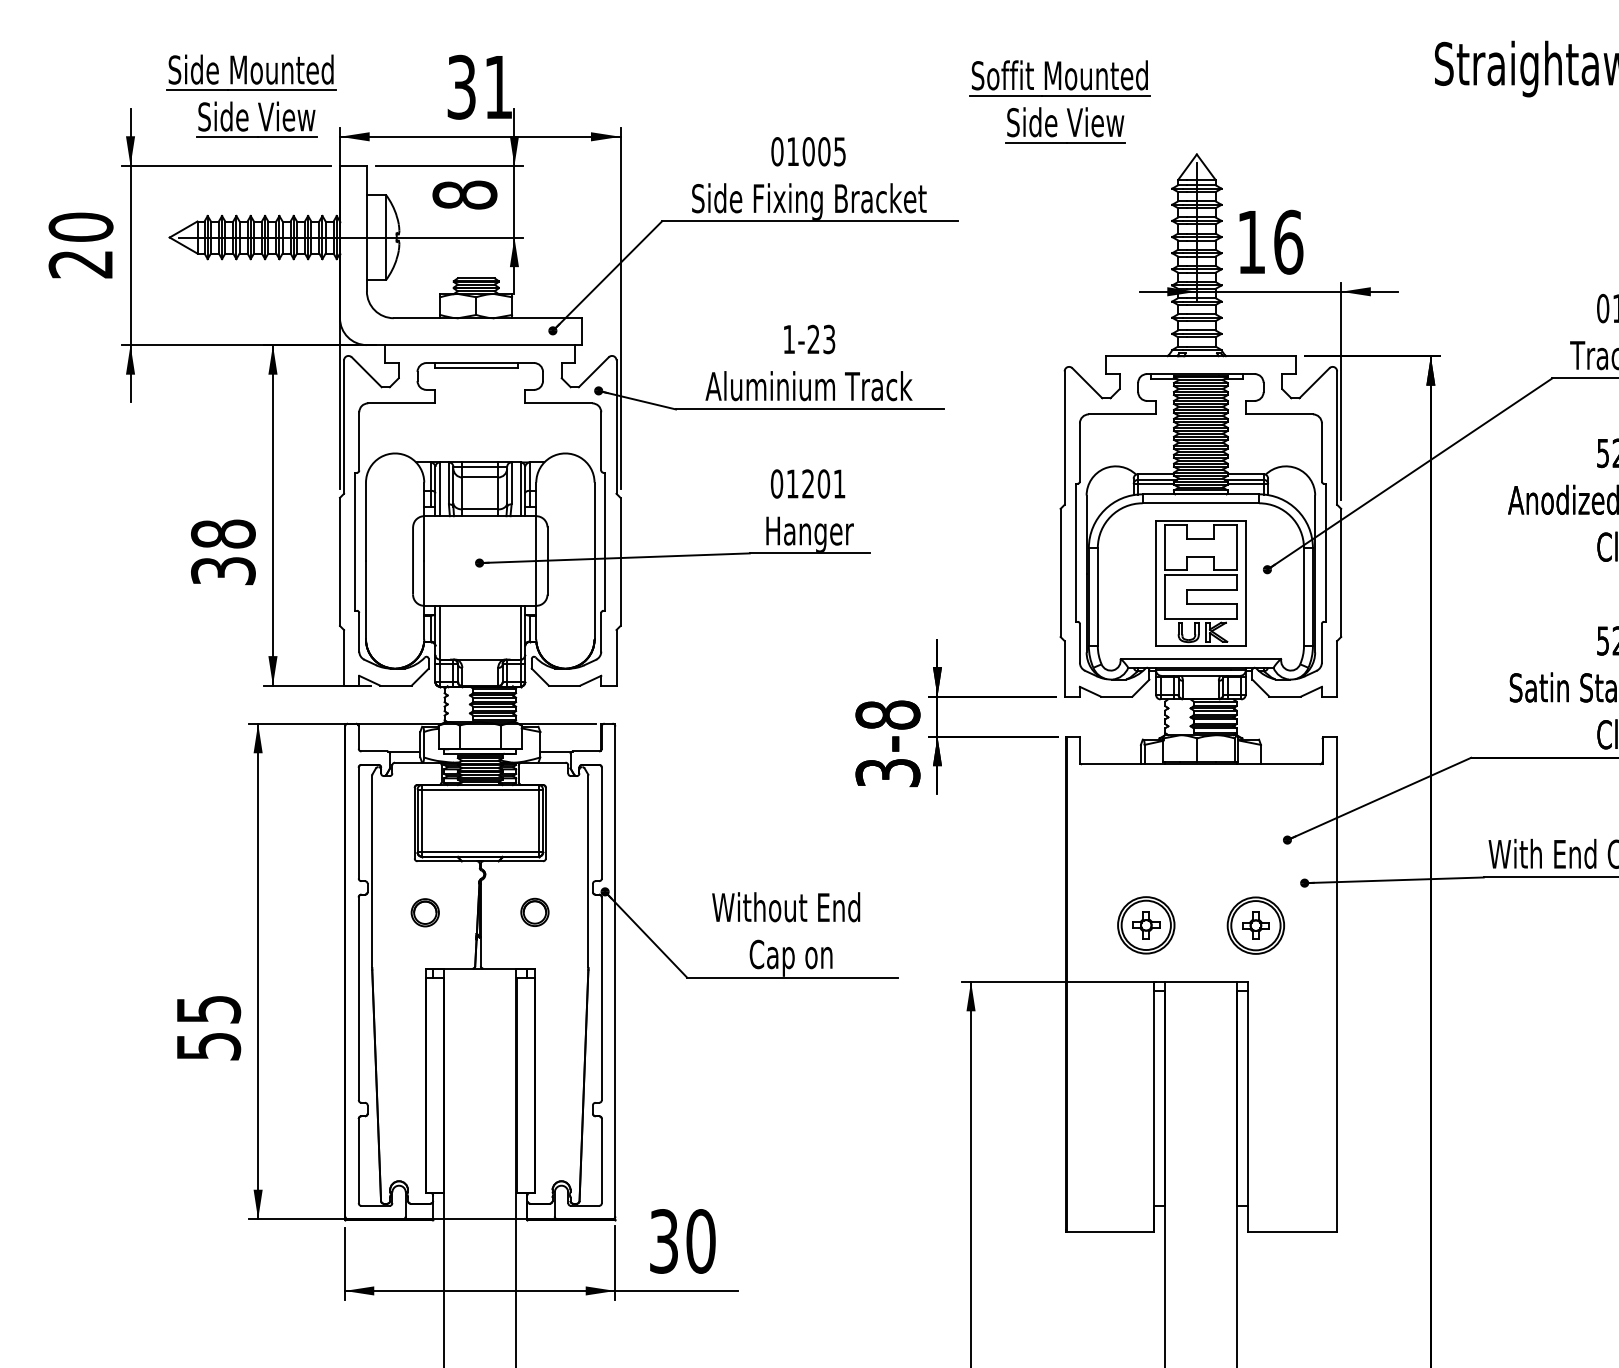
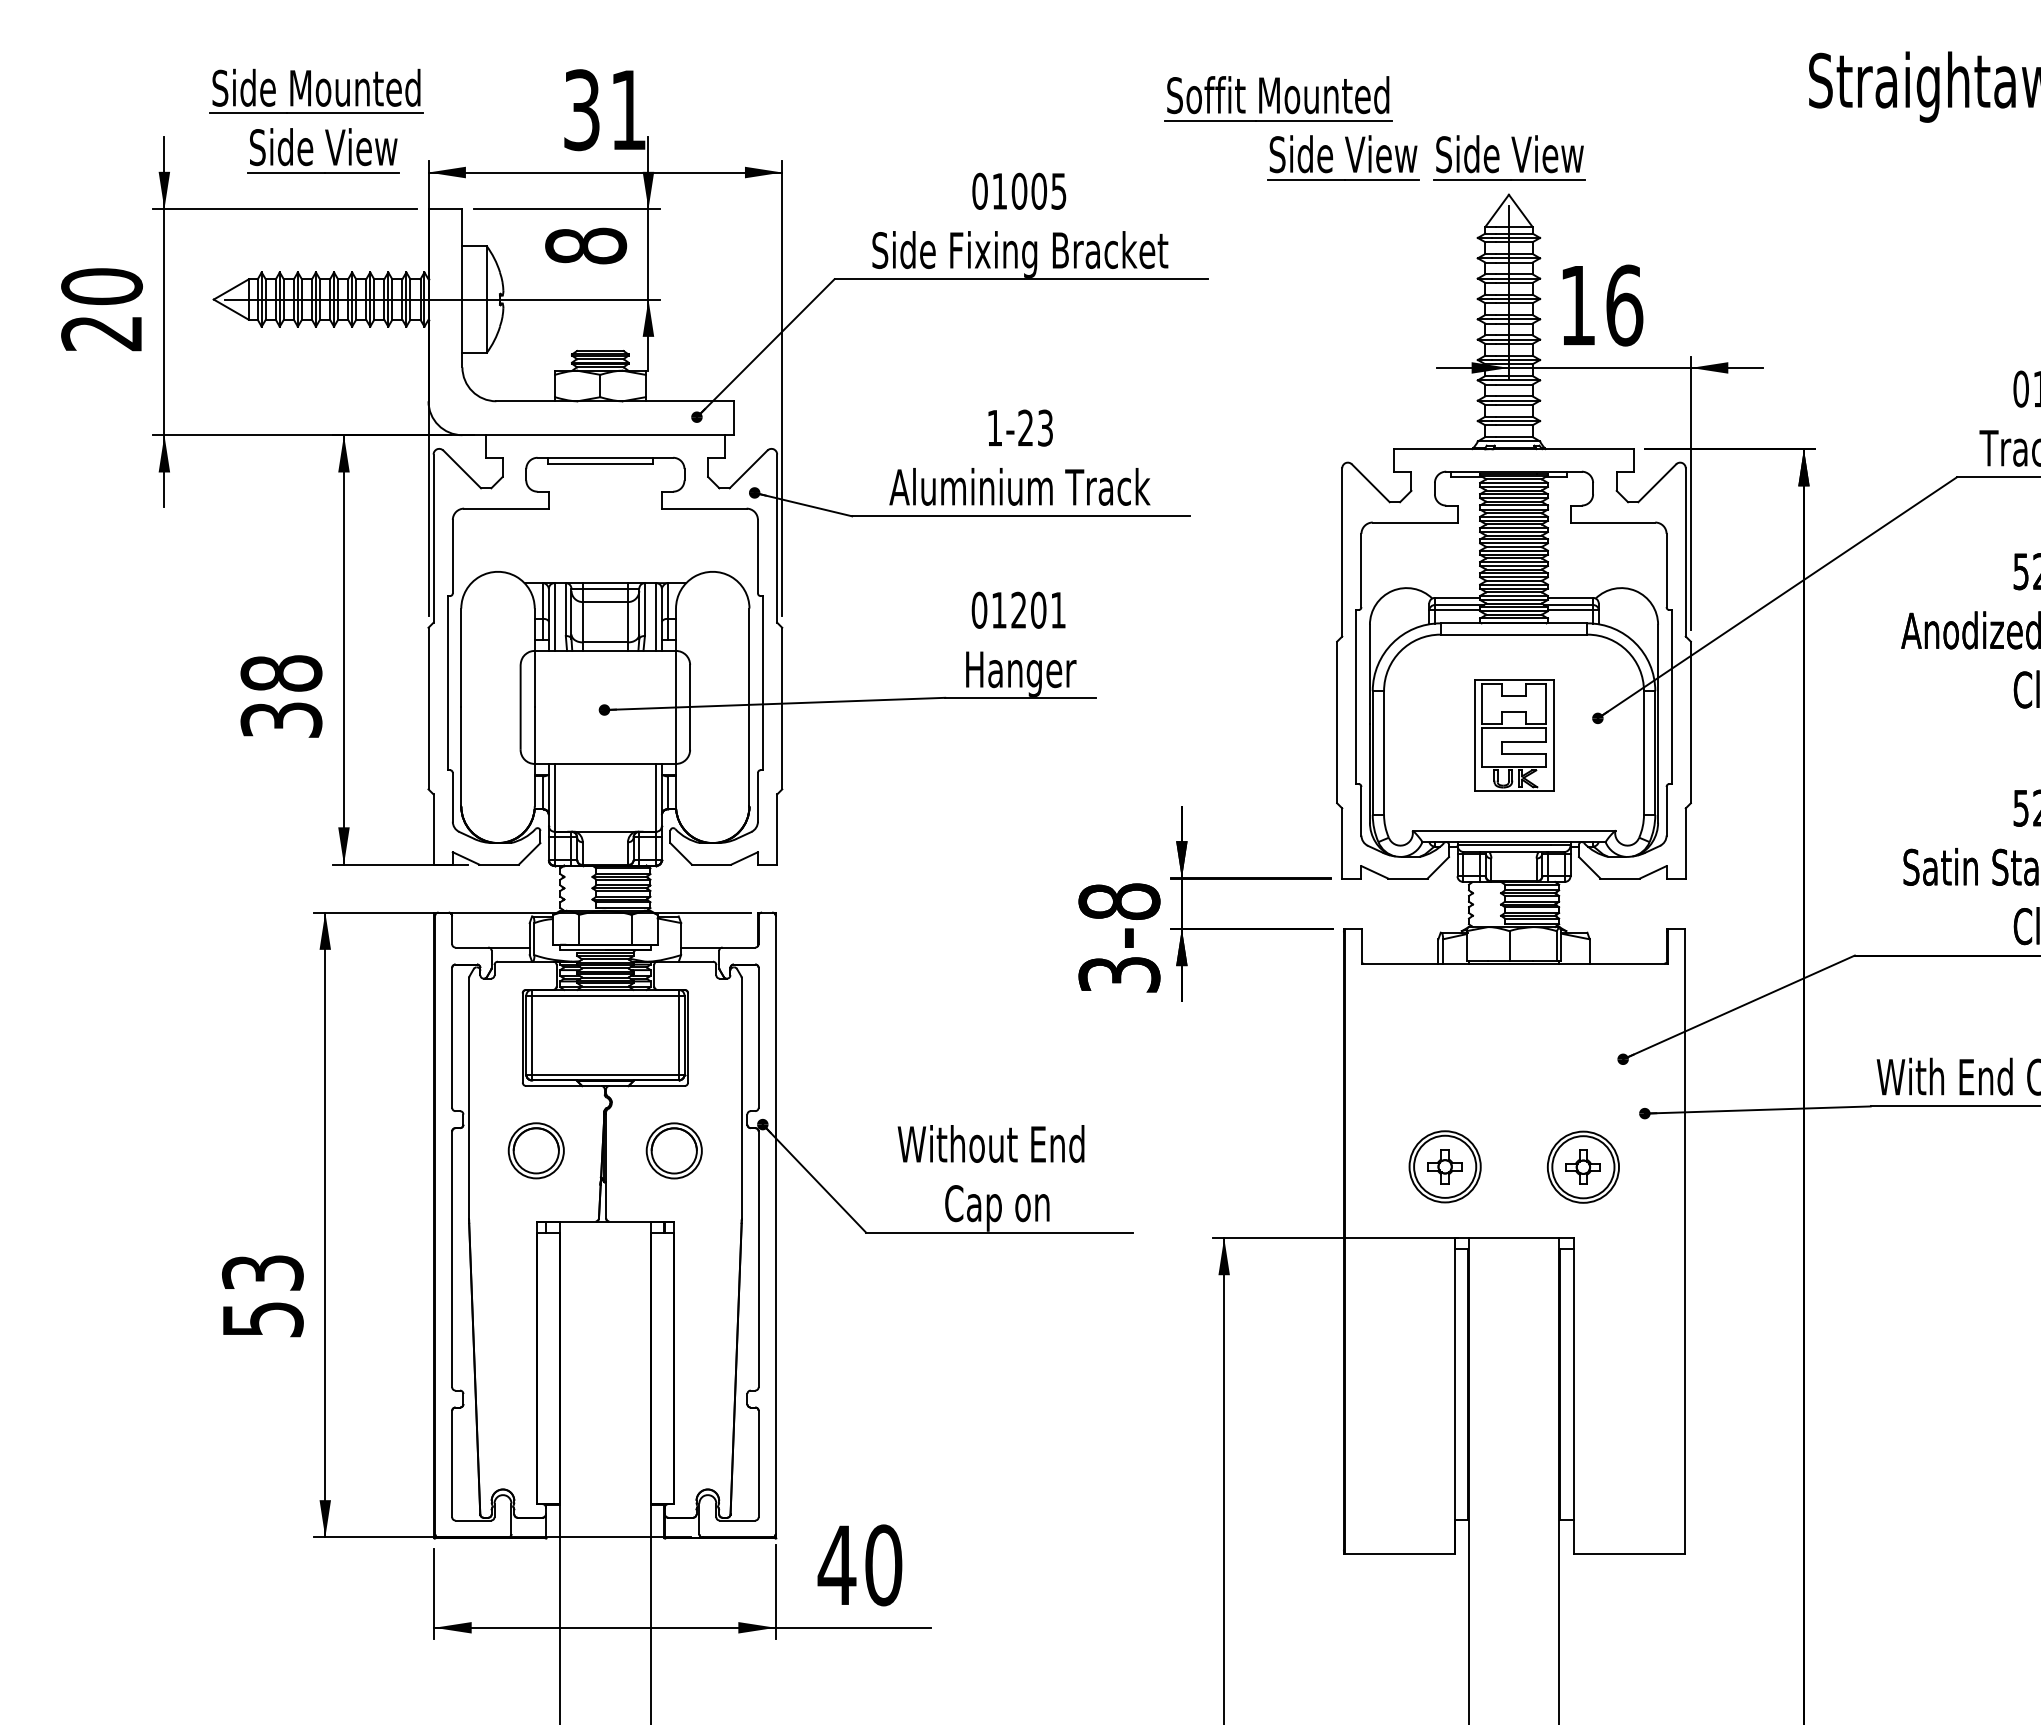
part: (1059, 78) -> (1277, 99), moved
part: (1197, 125) -> (1509, 158), added
part: (1200, 583) -> (1513, 735), size x0.7
part: (534, 911) -> (673, 1149), size x1.6
part: (424, 912) -> (535, 1150), size x1.6
text: (208, 1009) -> (262, 1272), 55 -> 53
text: (663, 1241) -> (836, 1565), 30 -> 40

